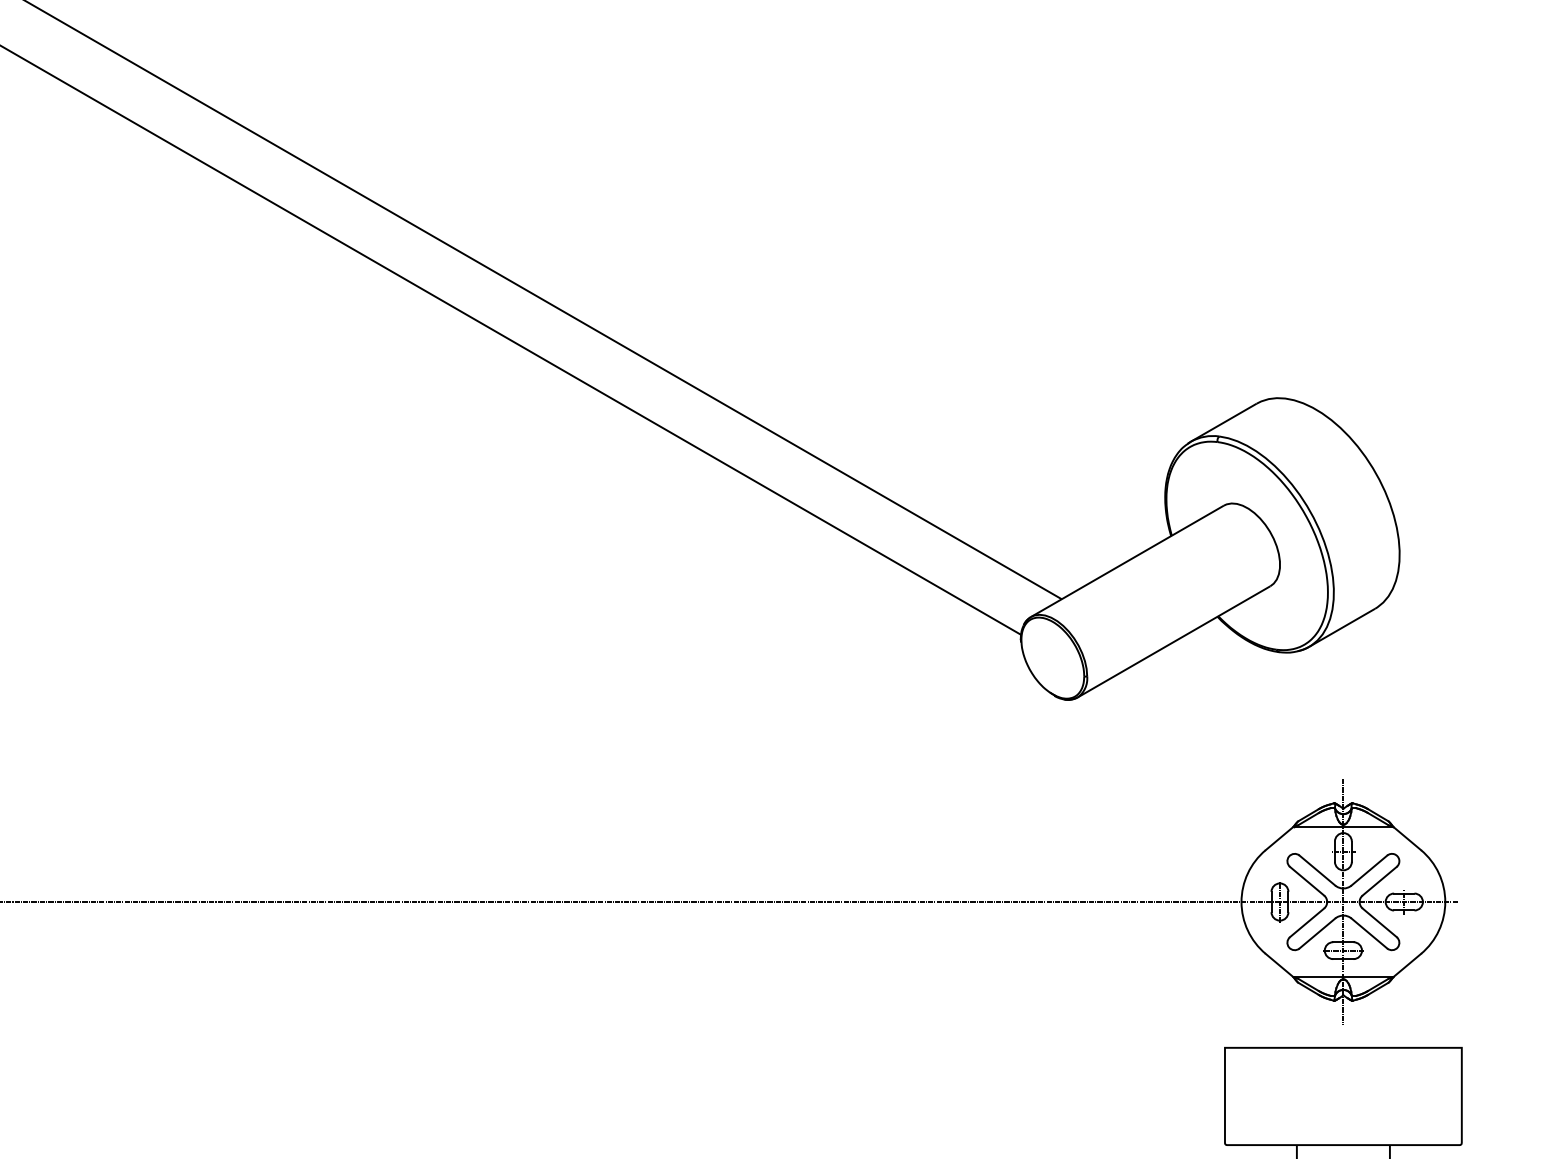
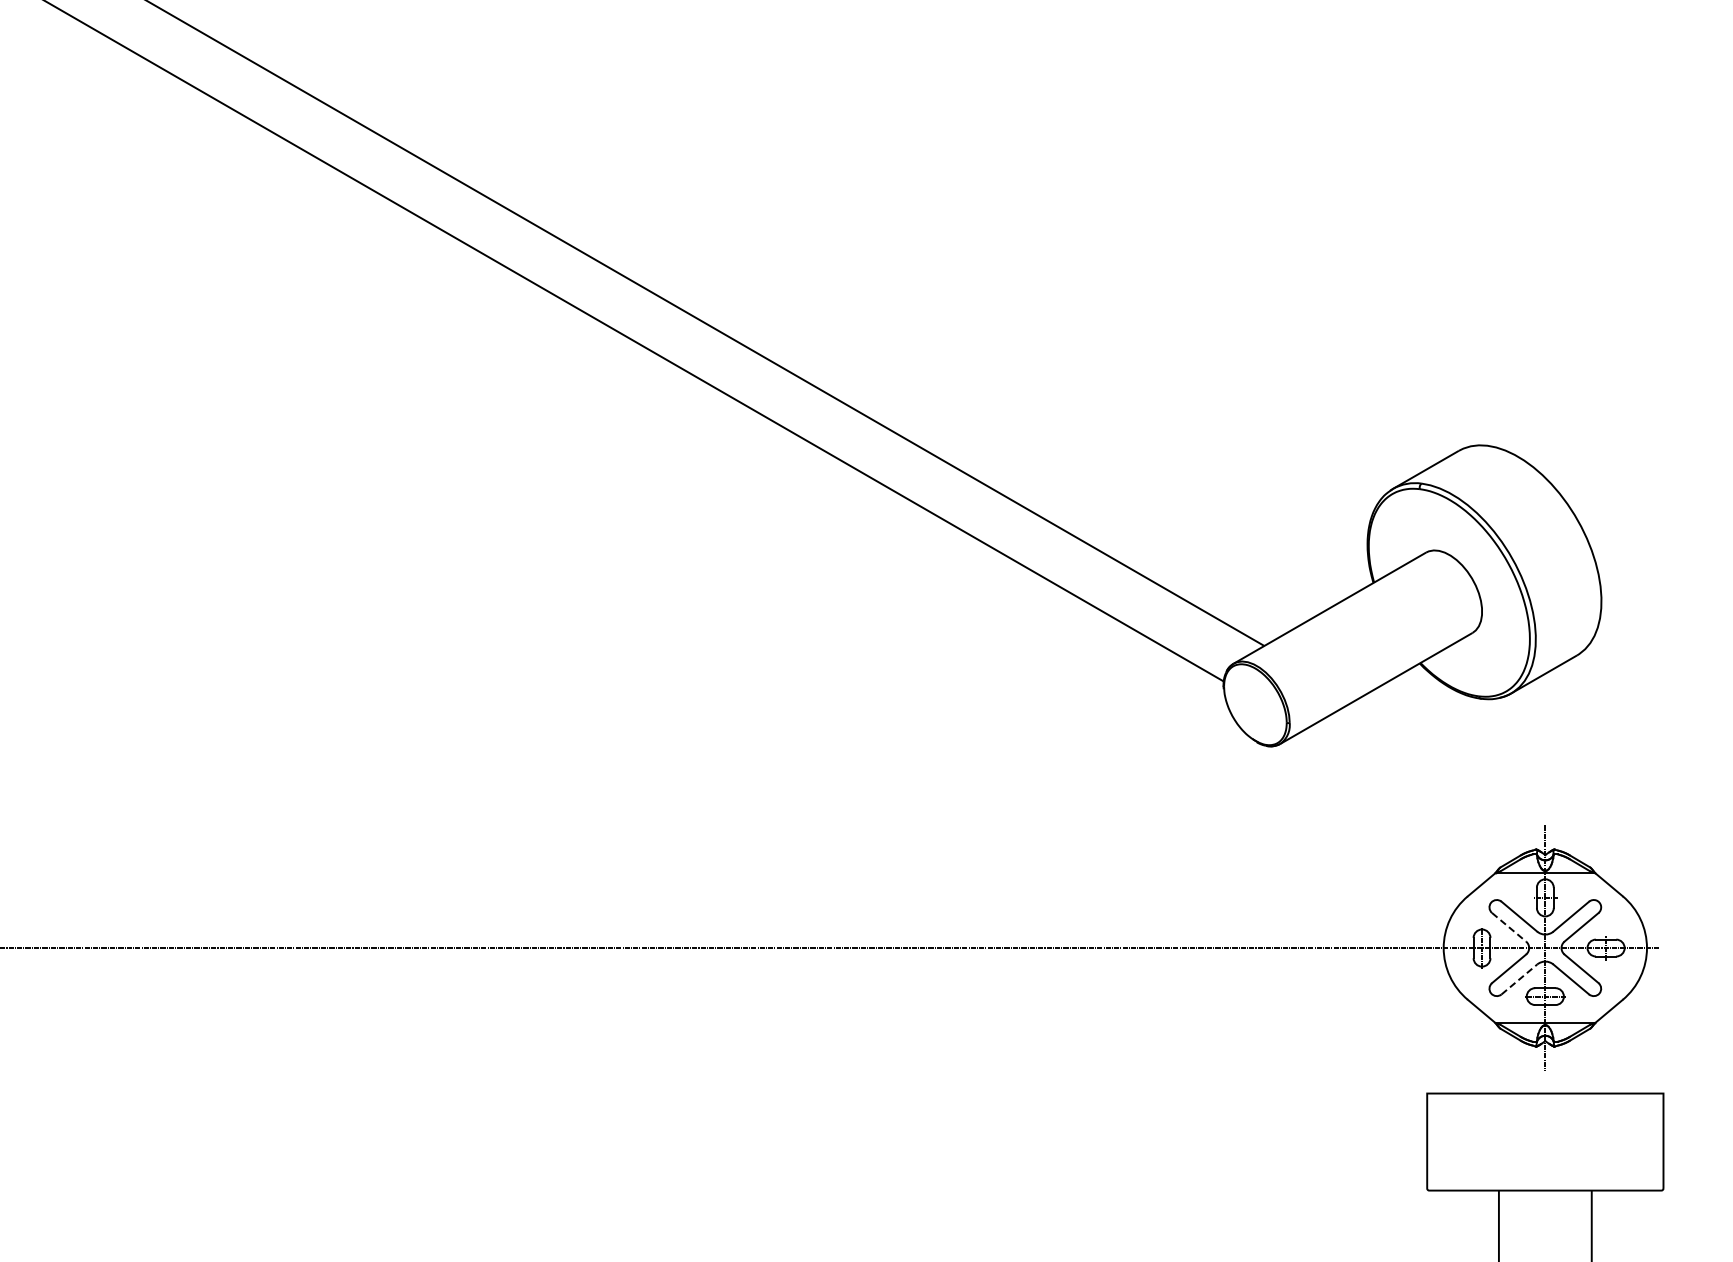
line: (1307, 881) -> (1509, 927), solid -> dashed
line: (1317, 933) -> (1519, 979), solid -> dashed

